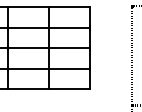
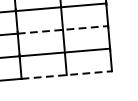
line: (49, 48) -> (63, 30), solid -> dashed
line: (49, 89) -> (67, 75), solid -> dashed

